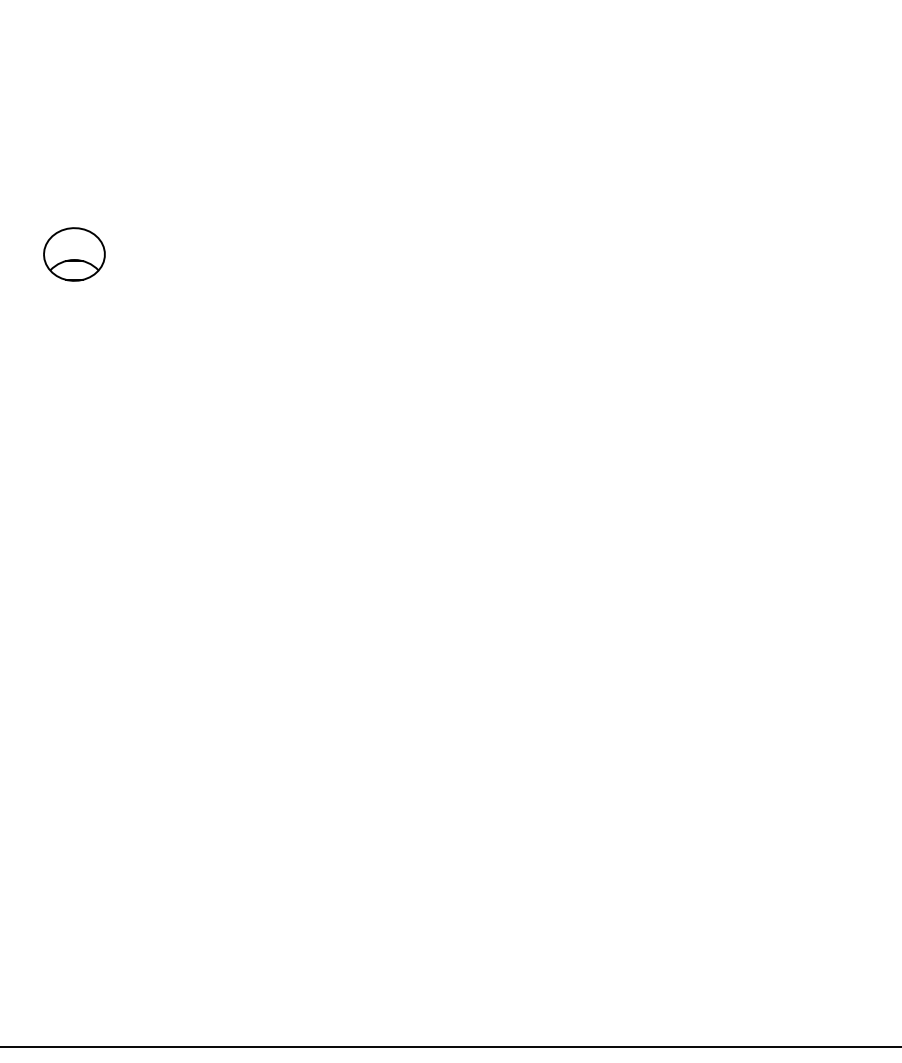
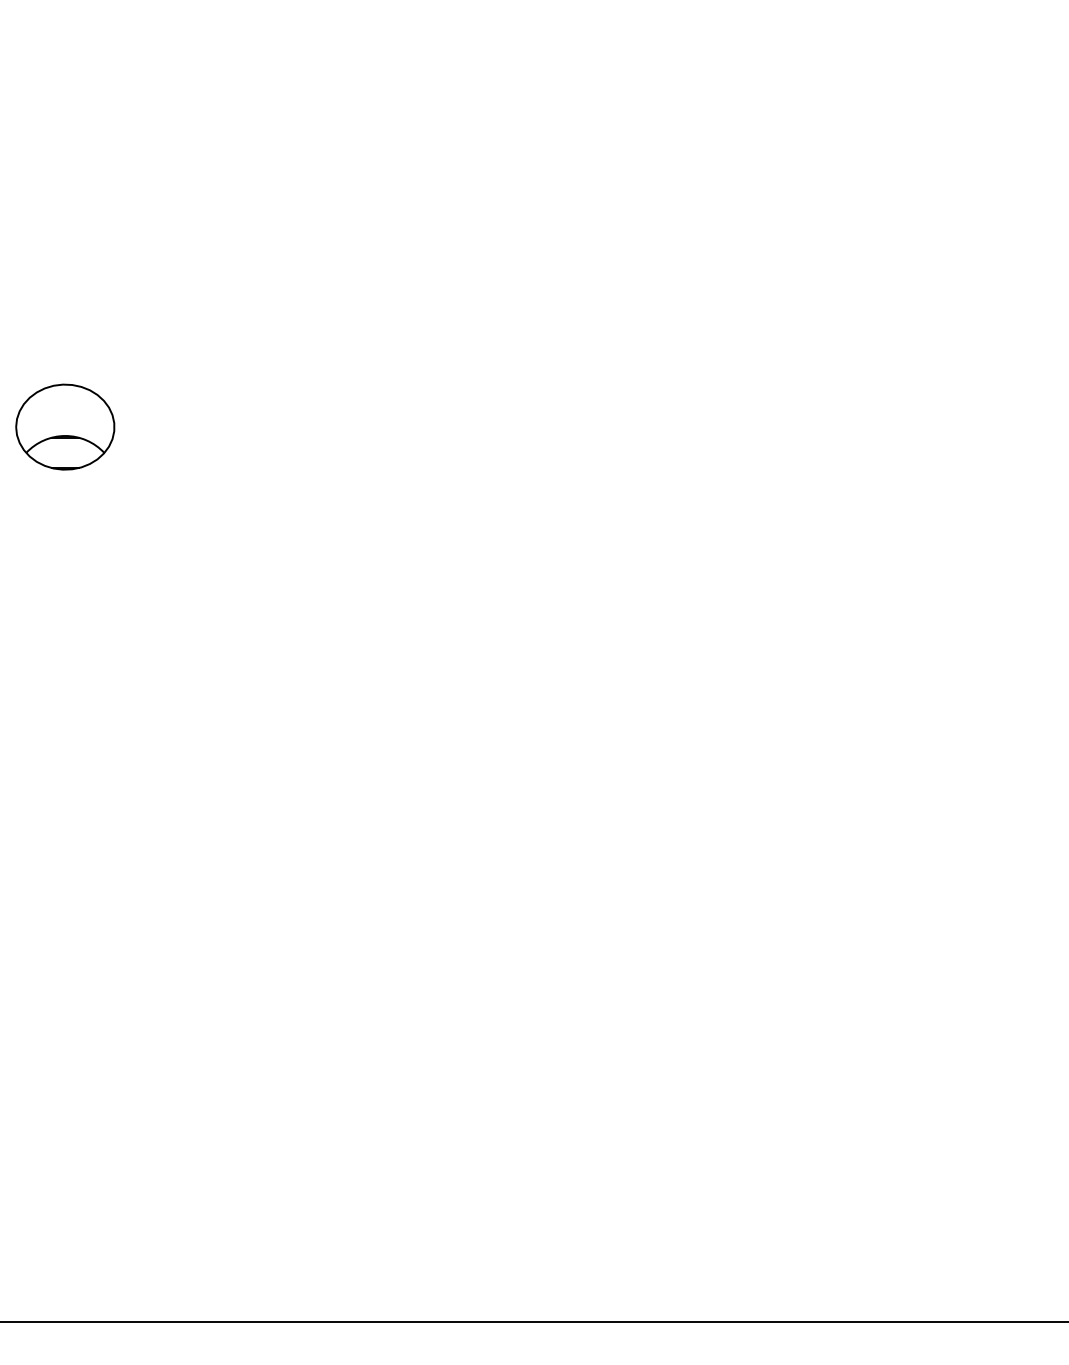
part: (74, 253) -> (65, 426), size x1.43

